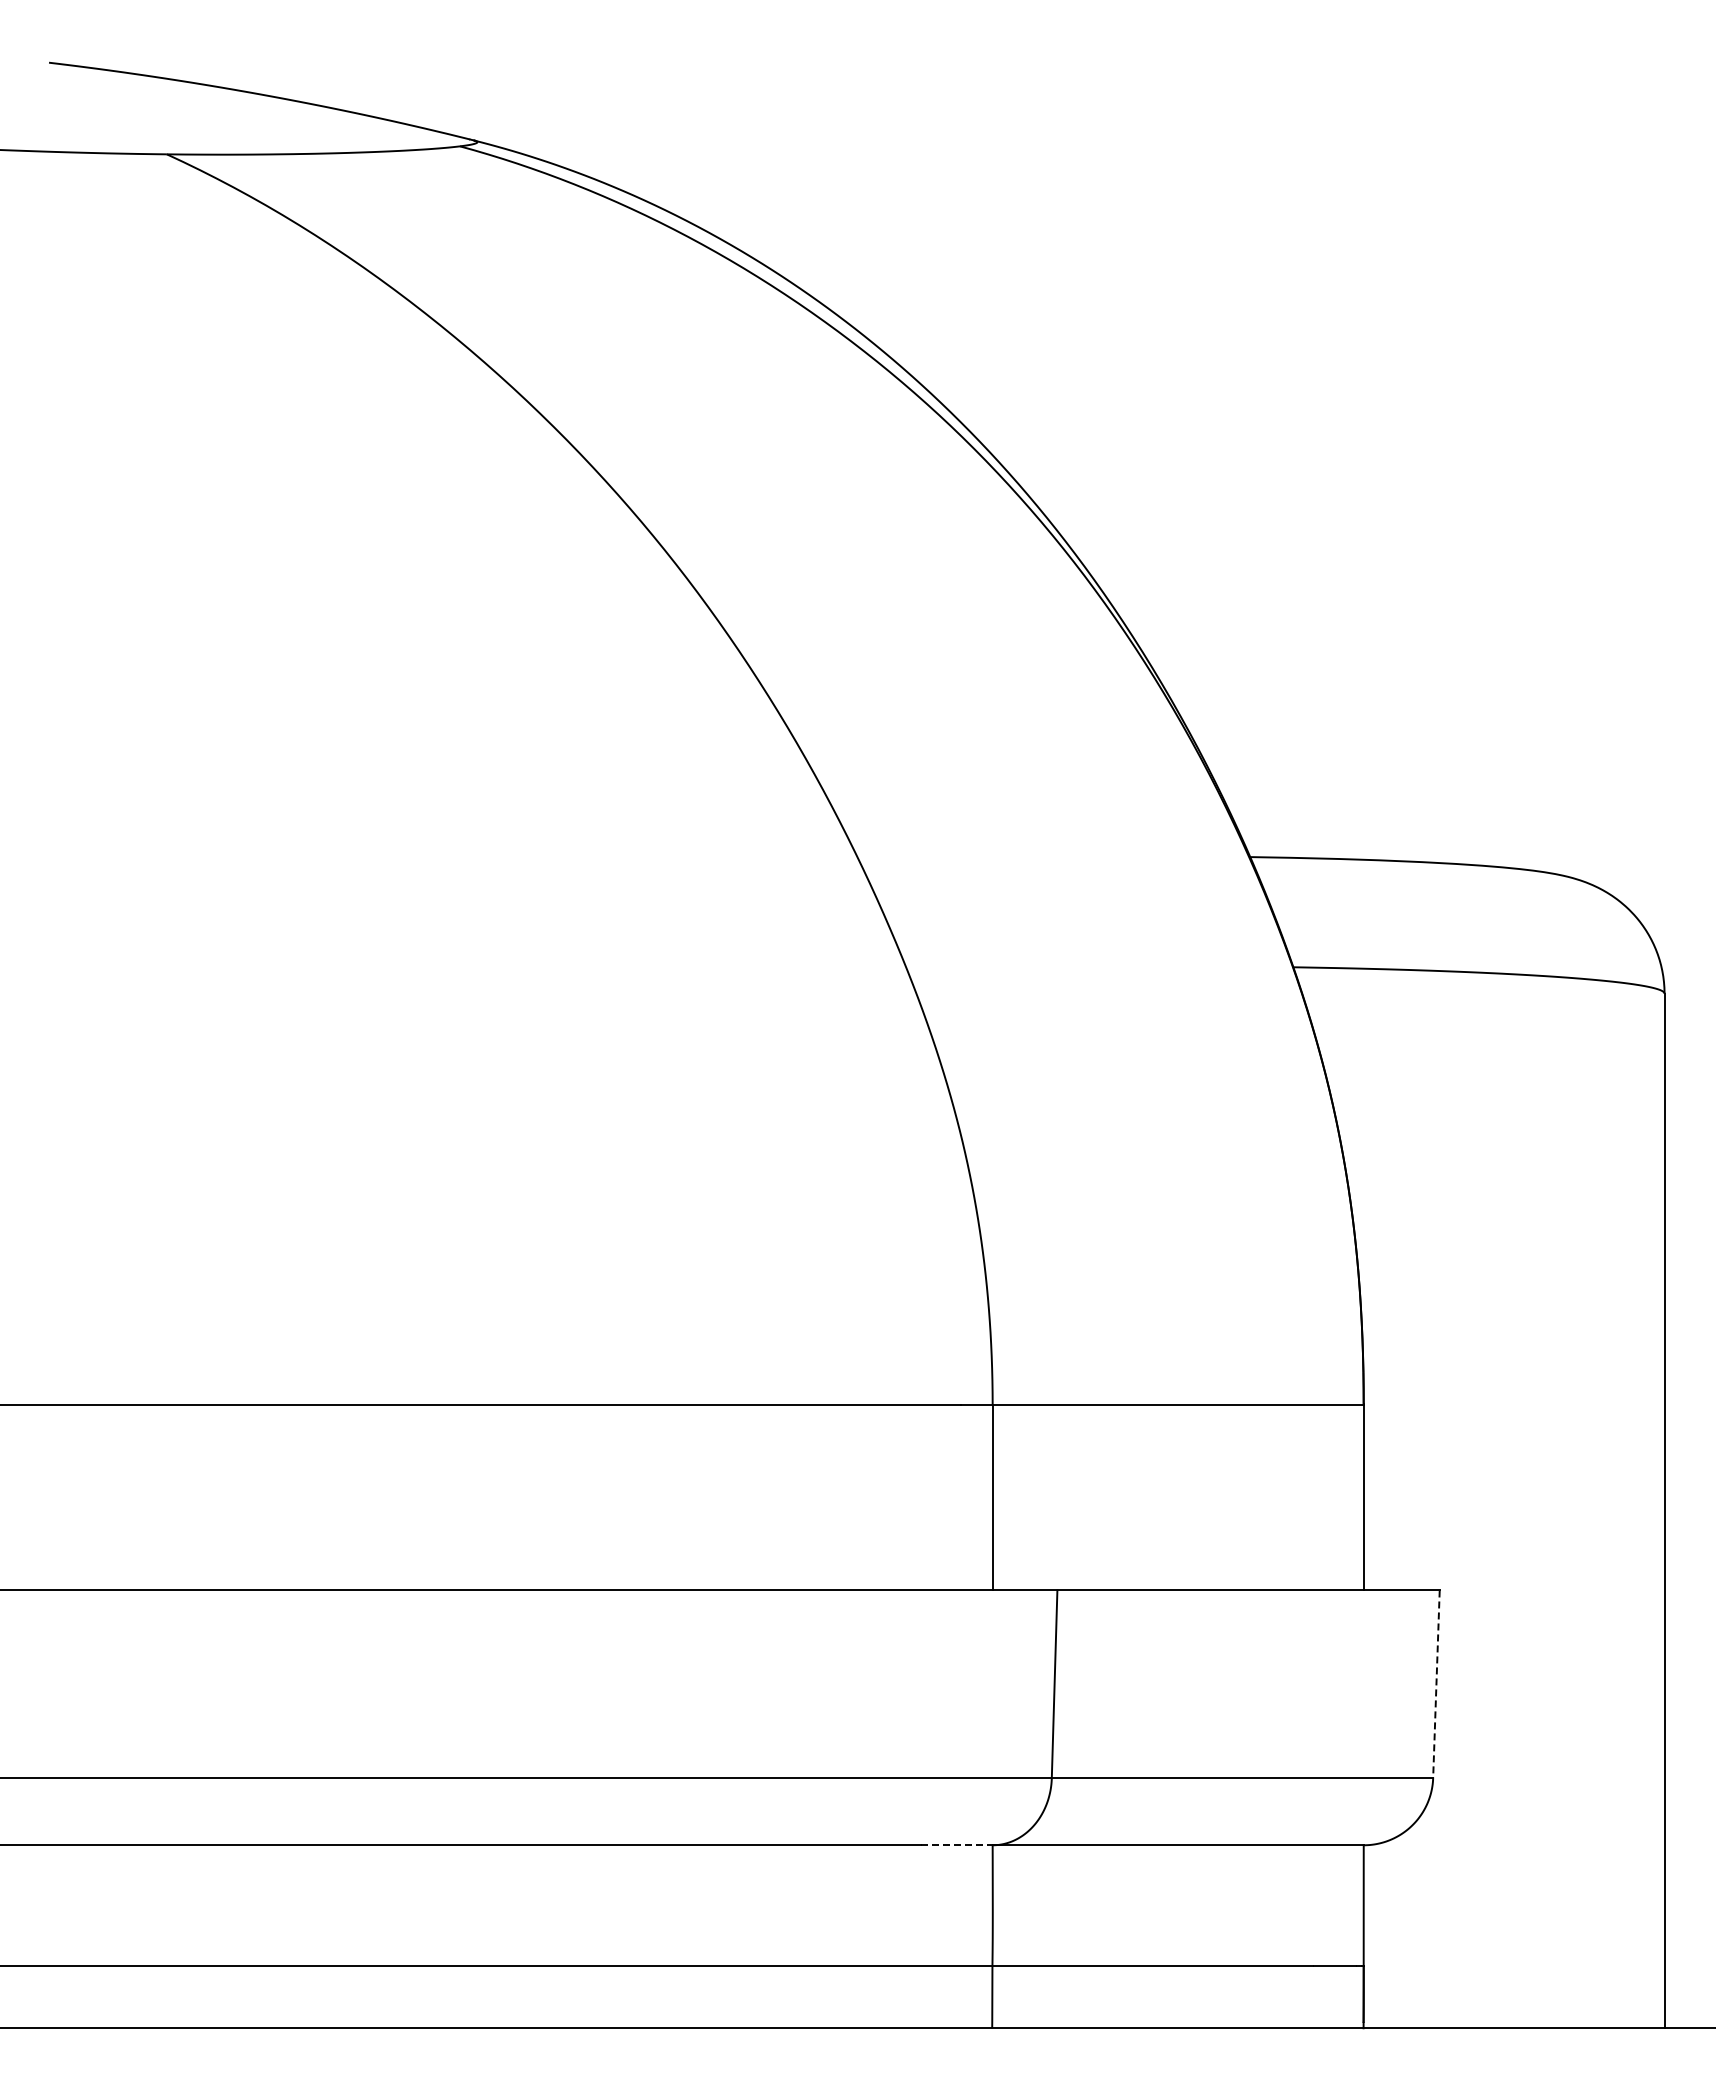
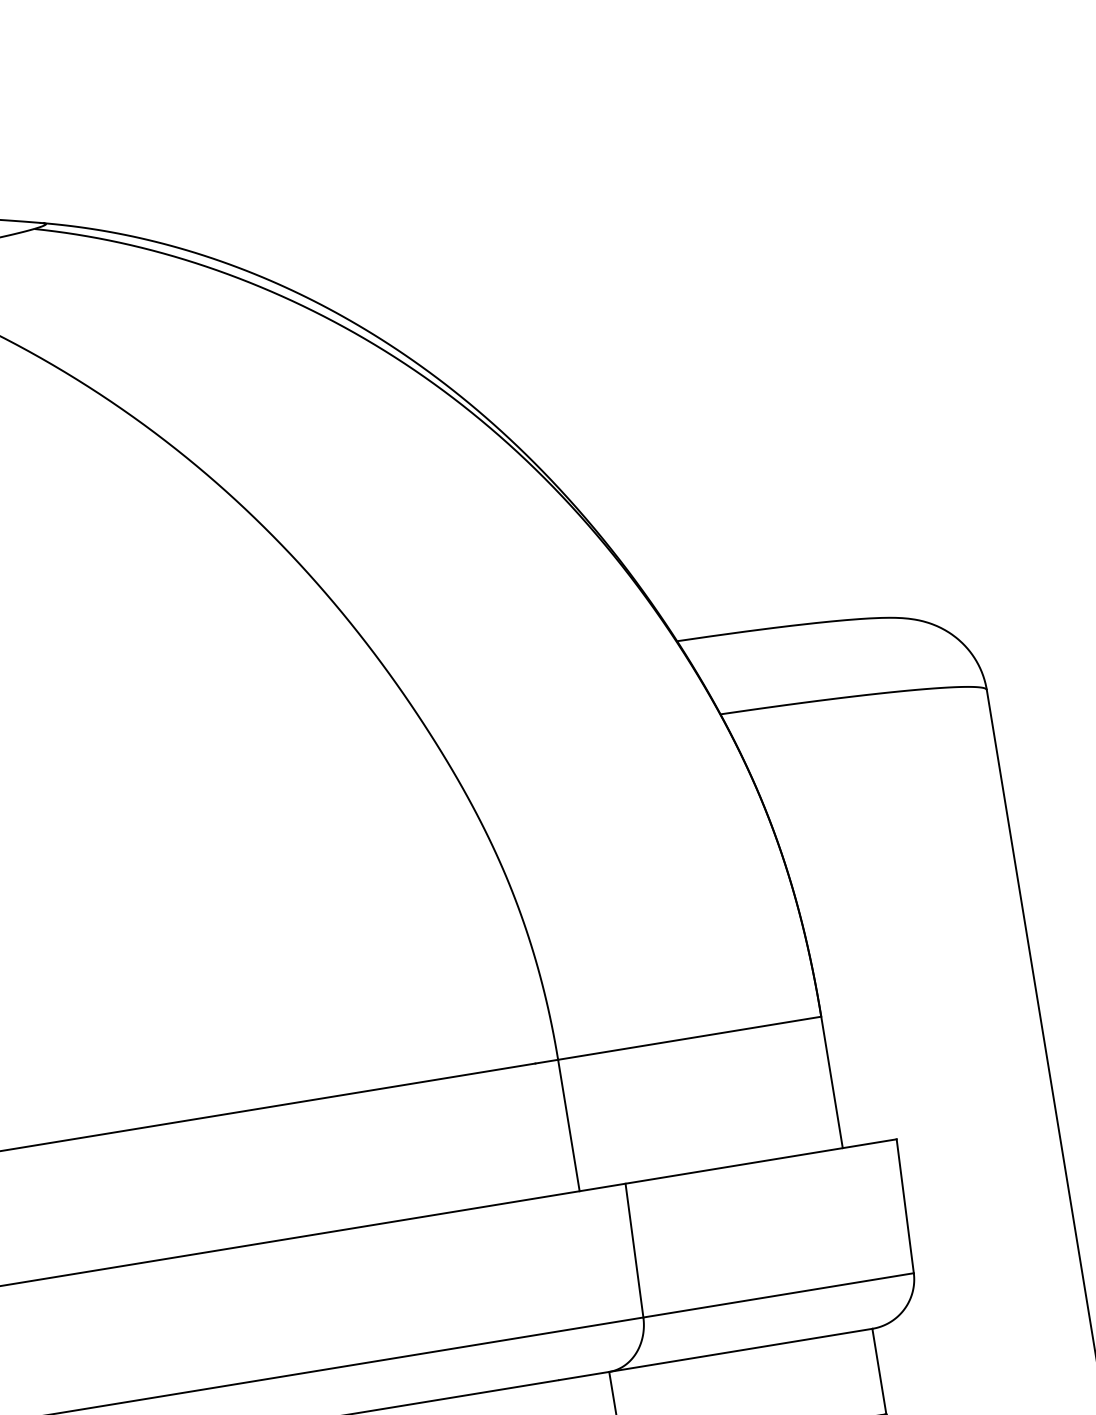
line: (1436, 1684) -> (905, 1206), dashed -> solid
line: (958, 1845) -> (585, 1376), dashed -> solid

